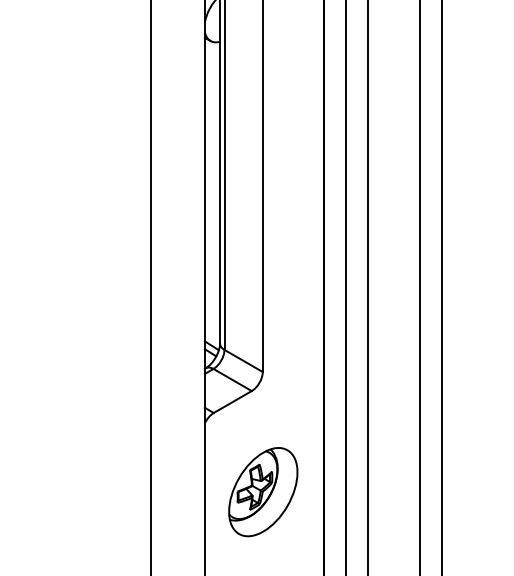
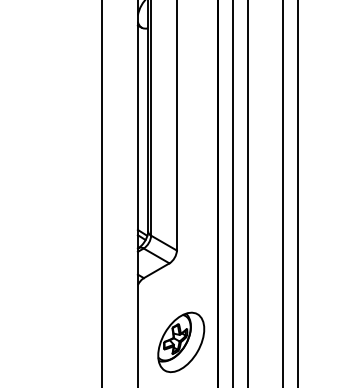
part: (263, 492) -> (181, 342), moved

